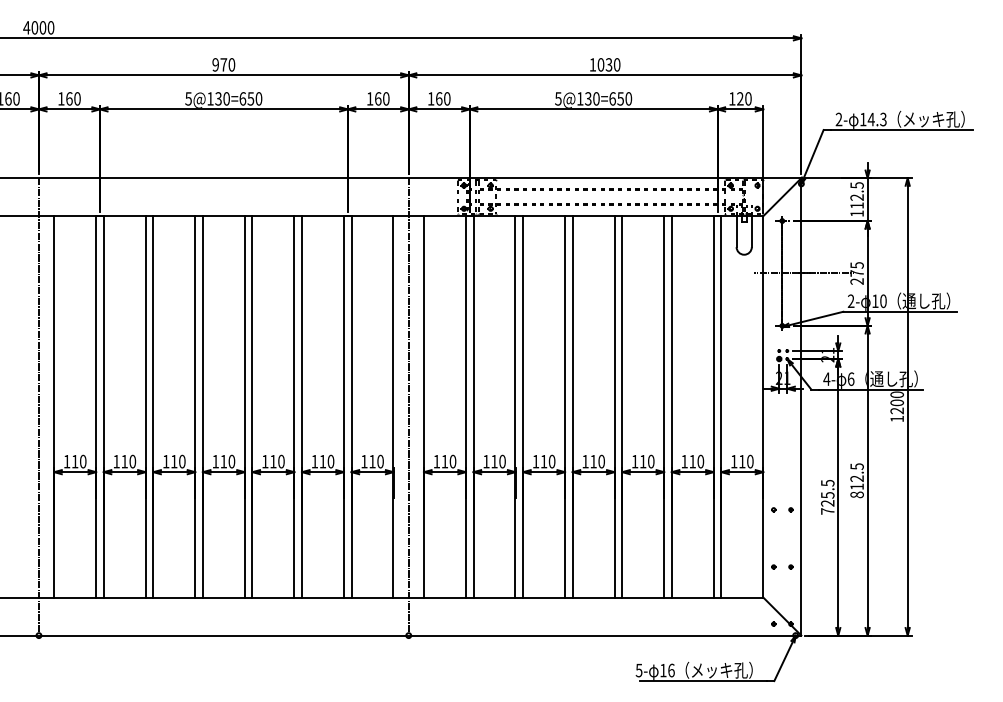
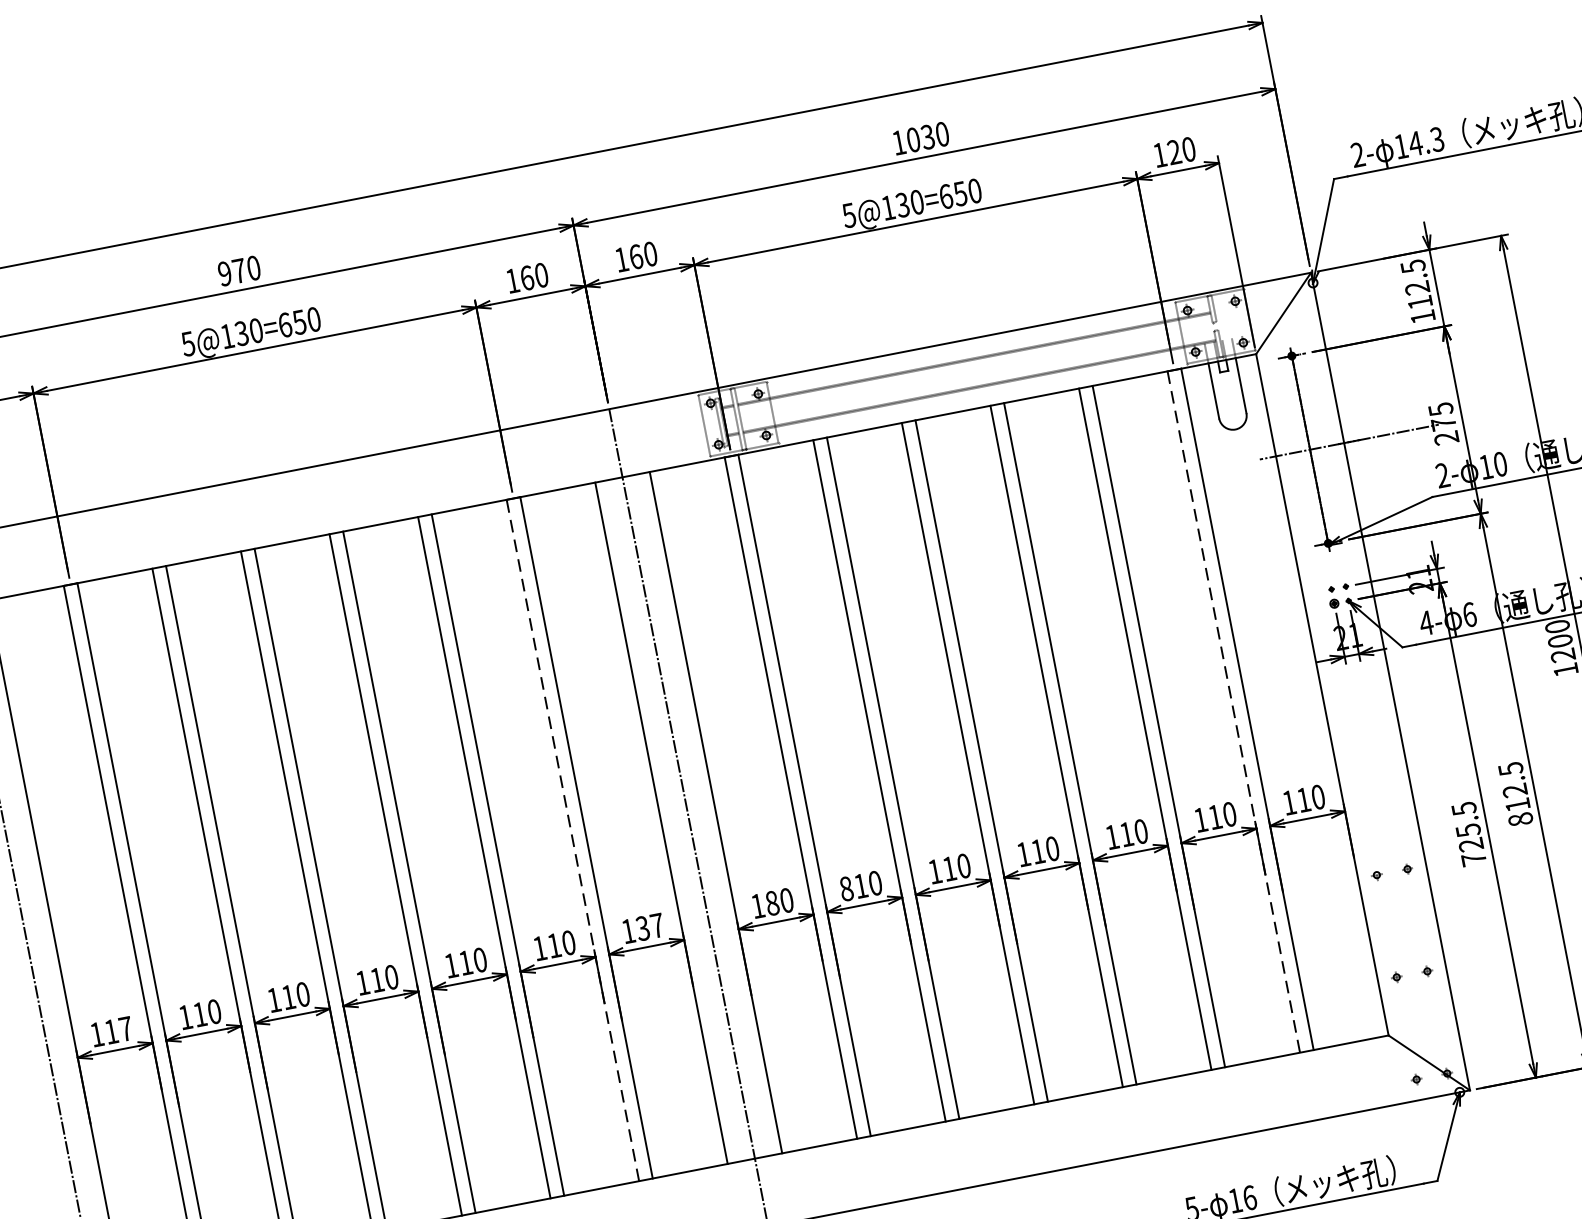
line: (343, 406) -> (572, 839), solid -> dashed
line: (713, 406) -> (1233, 711), solid -> dashed
text: (83, 461) -> (126, 1028), 110 -> 117
text: (376, 461) -> (650, 926), 110 -> 137
text: (444, 461) -> (771, 903), 110 -> 180
text: (486, 461) -> (846, 888), 110 -> 810

